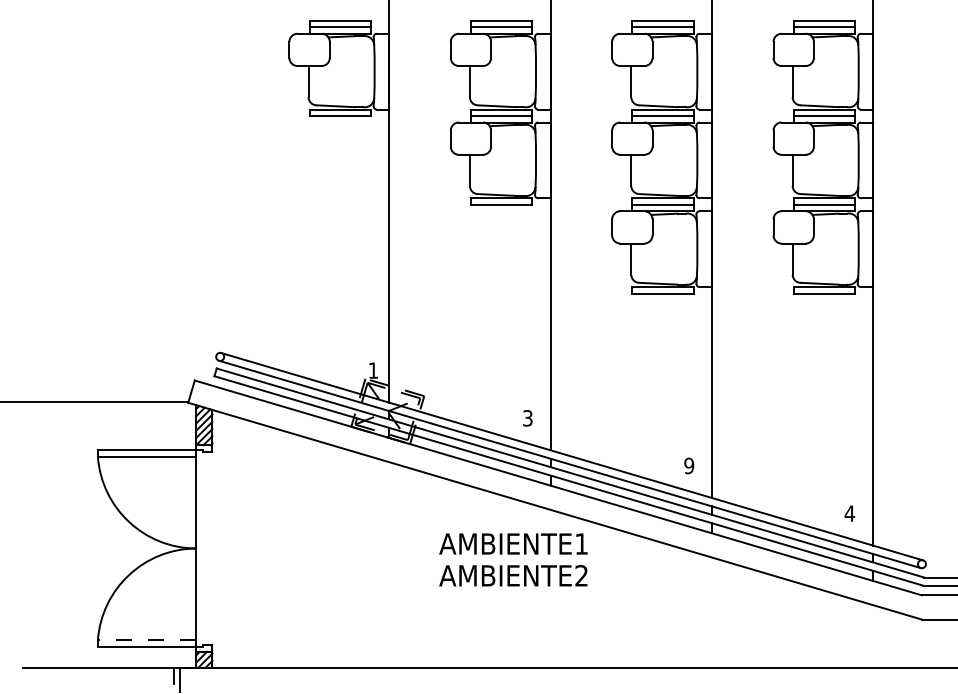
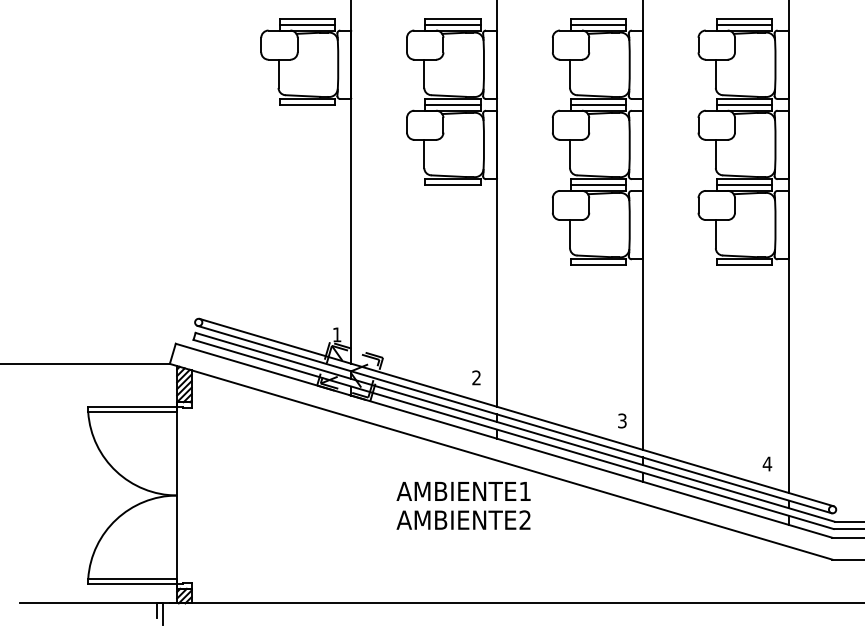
text: (527, 417) -> (476, 377), 3 -> 2
text: (688, 465) -> (621, 420), 9 -> 3
line: (146, 640) -> (132, 578), dashed -> solid

